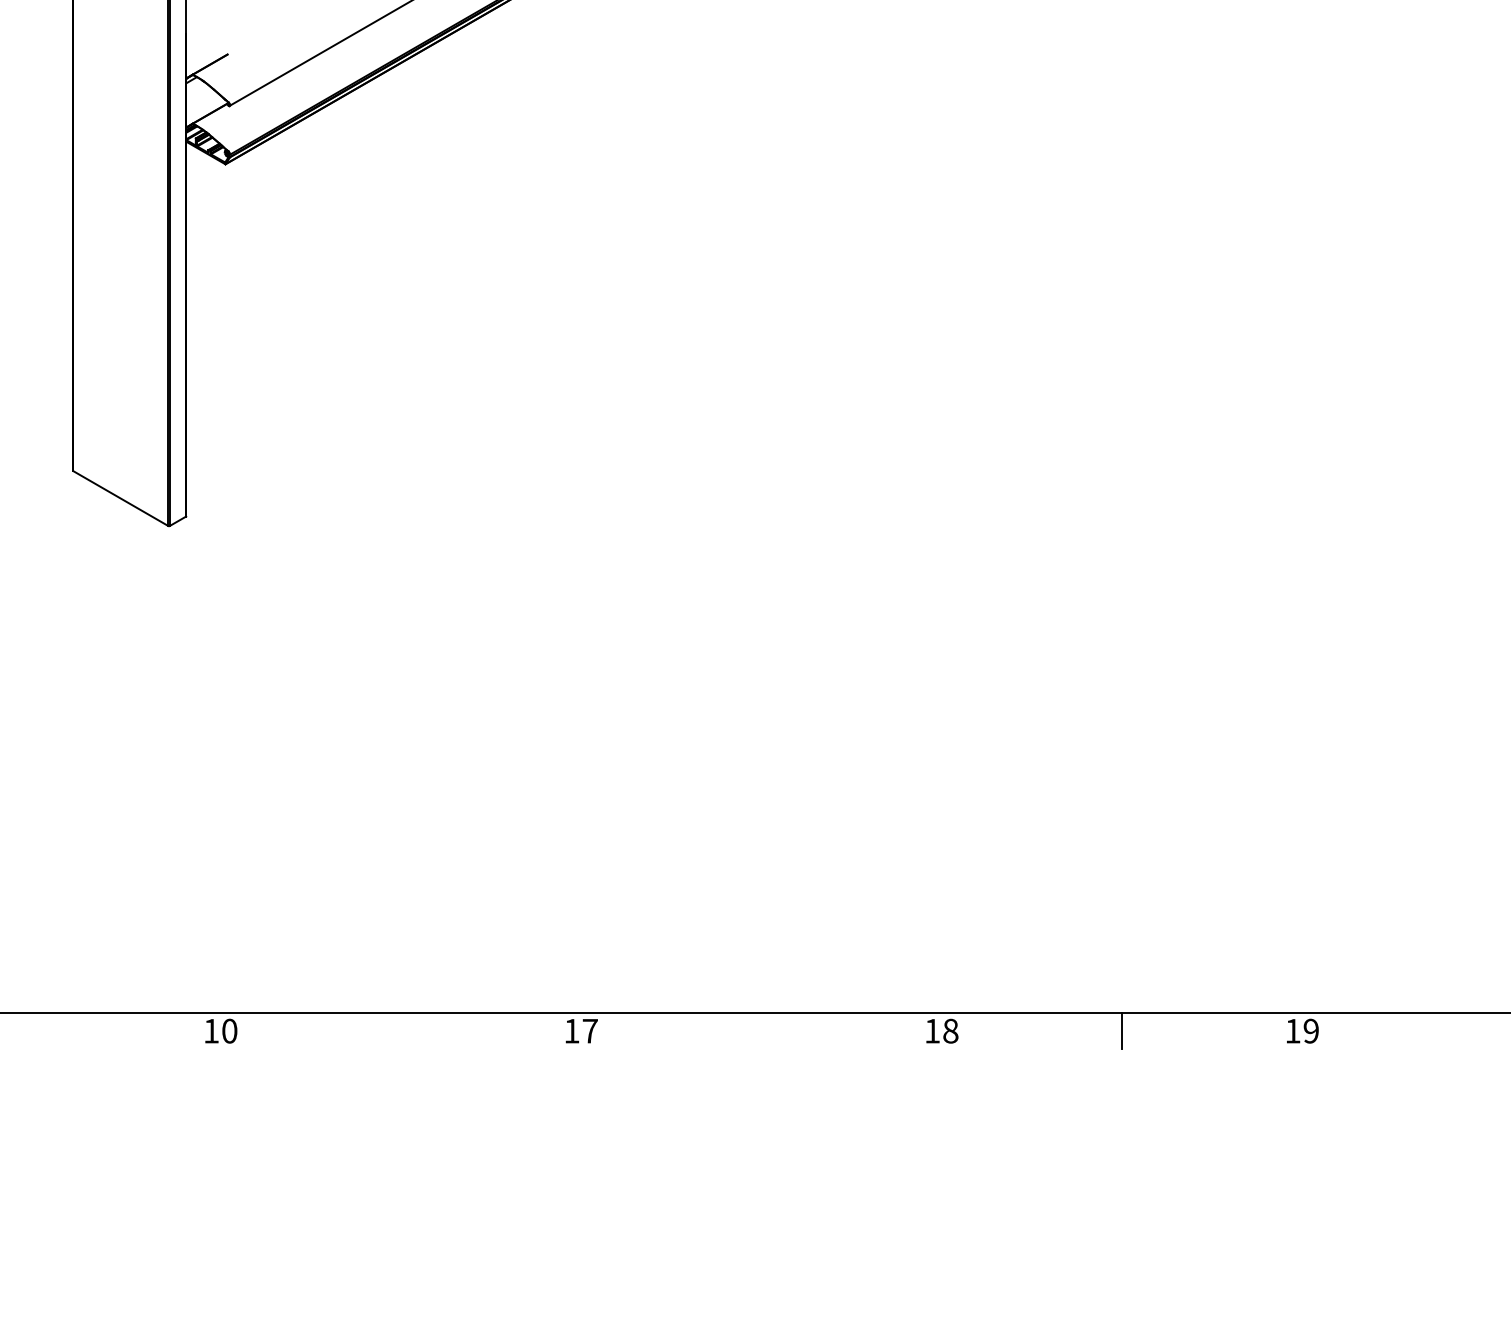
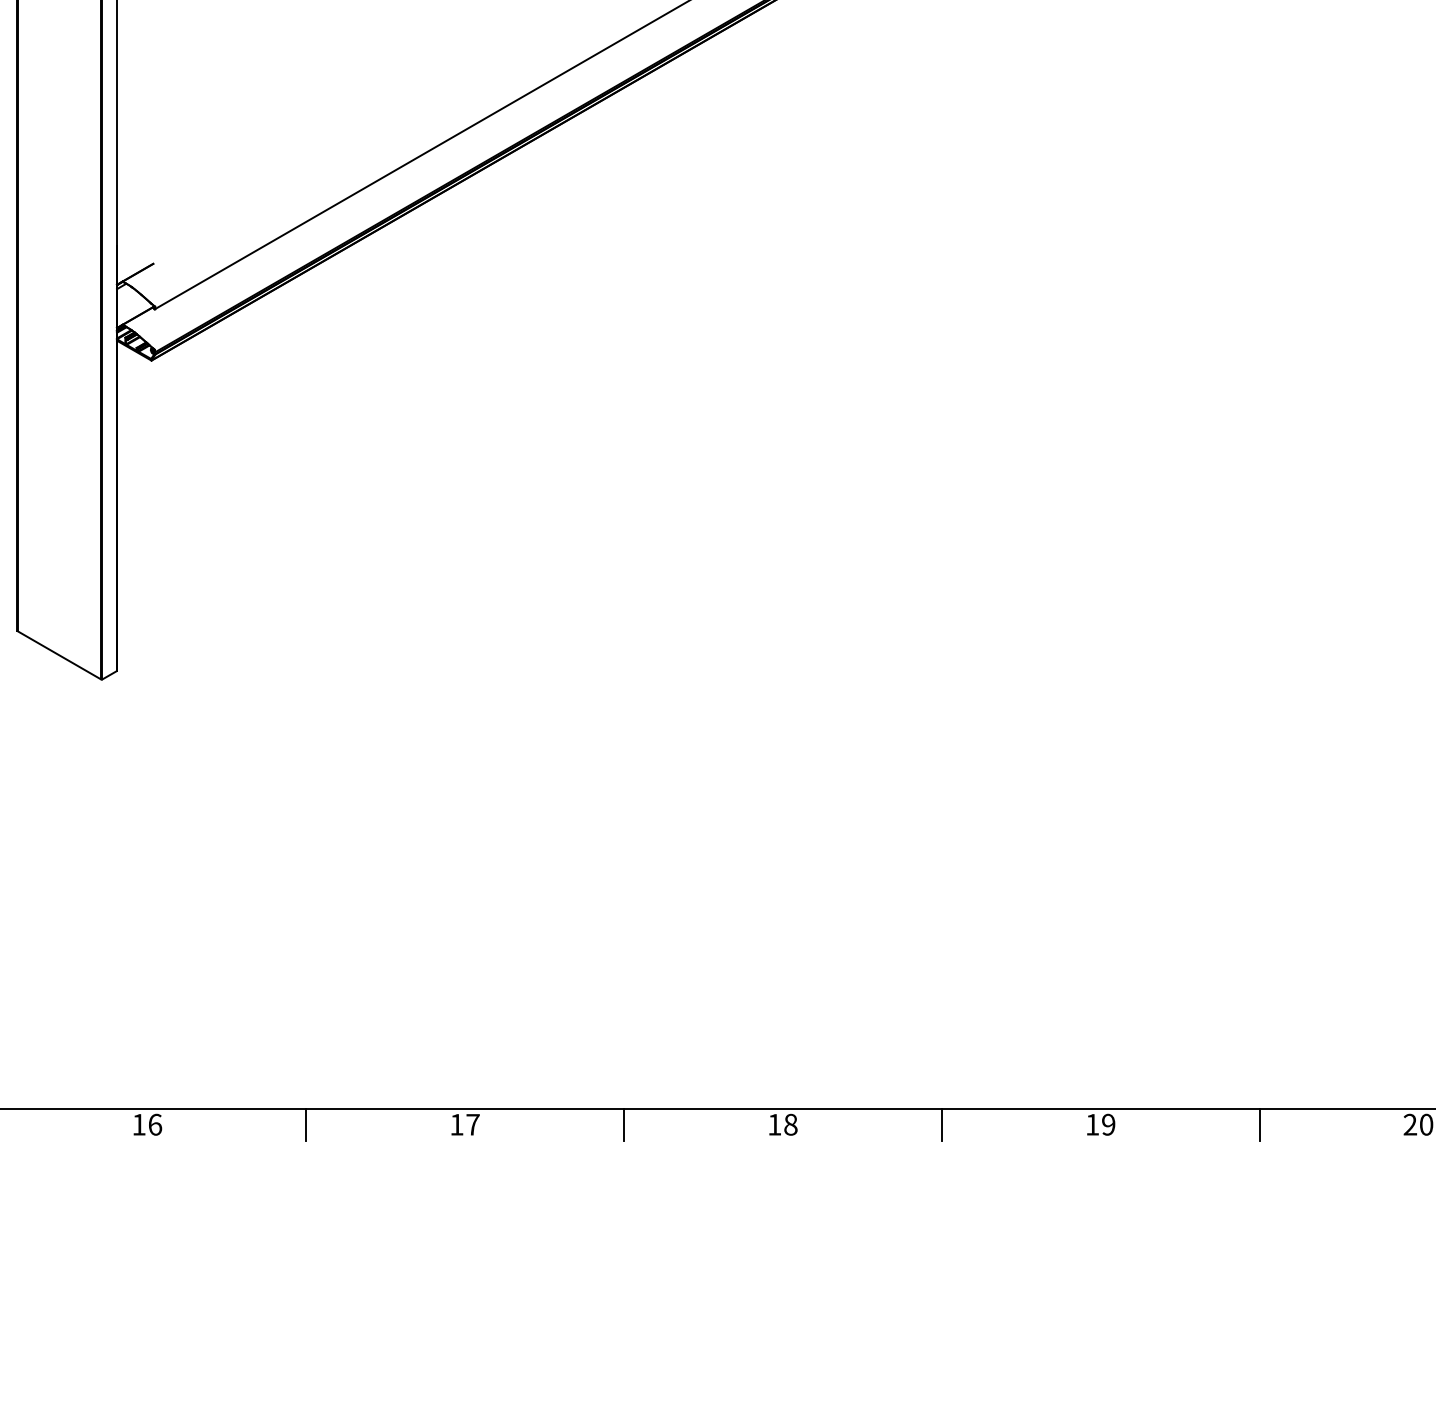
text: (230, 1030) -> (155, 1124), 10 -> 16
line: (401, 1030) -> (306, 1124), added
line: (762, 1030) -> (624, 1124), added
line: (1482, 1030) -> (1259, 1124), added

